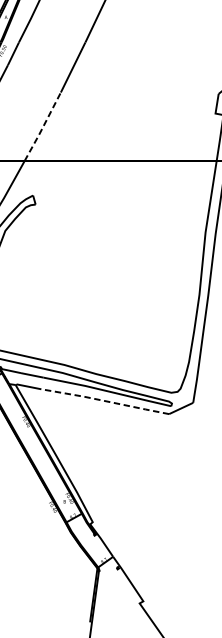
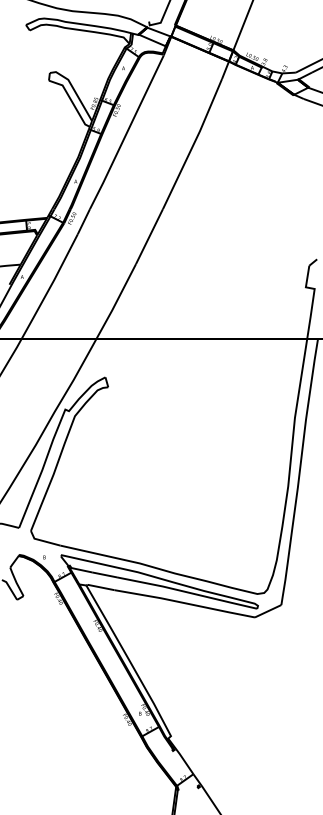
line: (43, 126) -> (116, 301), dashed -> solid
line: (105, 401) -> (184, 603), dashed -> solid

